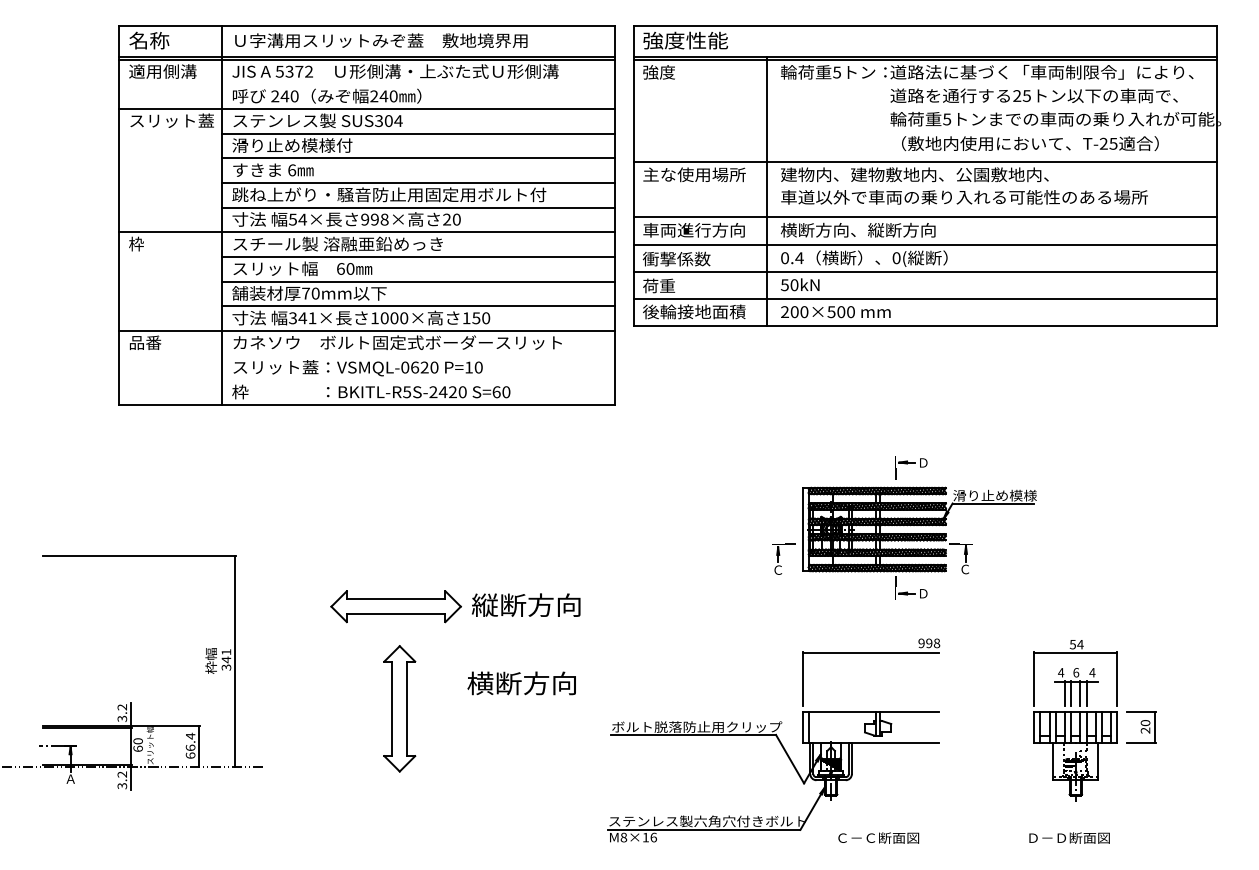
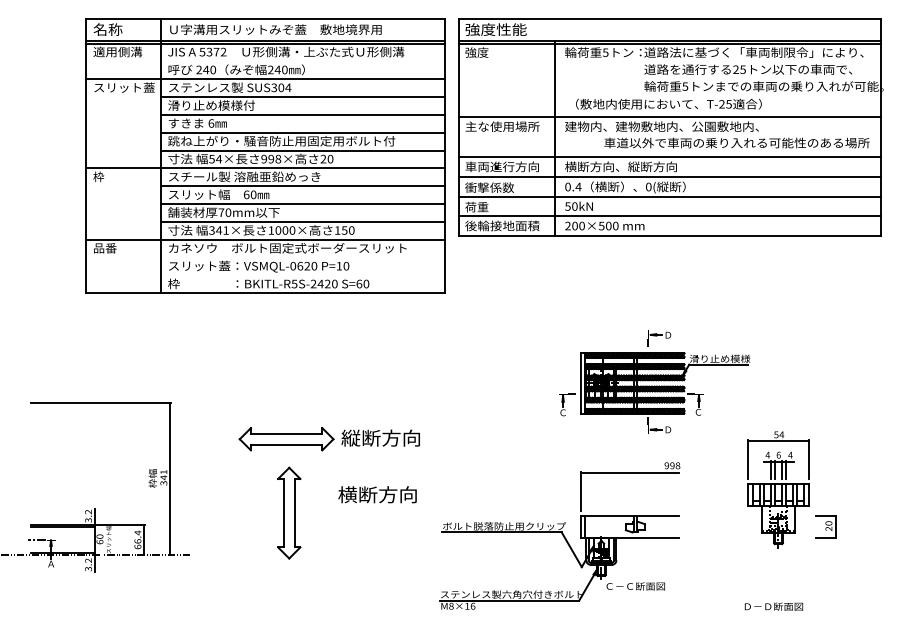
text: (1030, 143) -> (668, 104), moved
text: (964, 197) -> (736, 143), moved
part: (1075, 720) -> (778, 489), moved
text: (878, 837) -> (635, 585), moved

